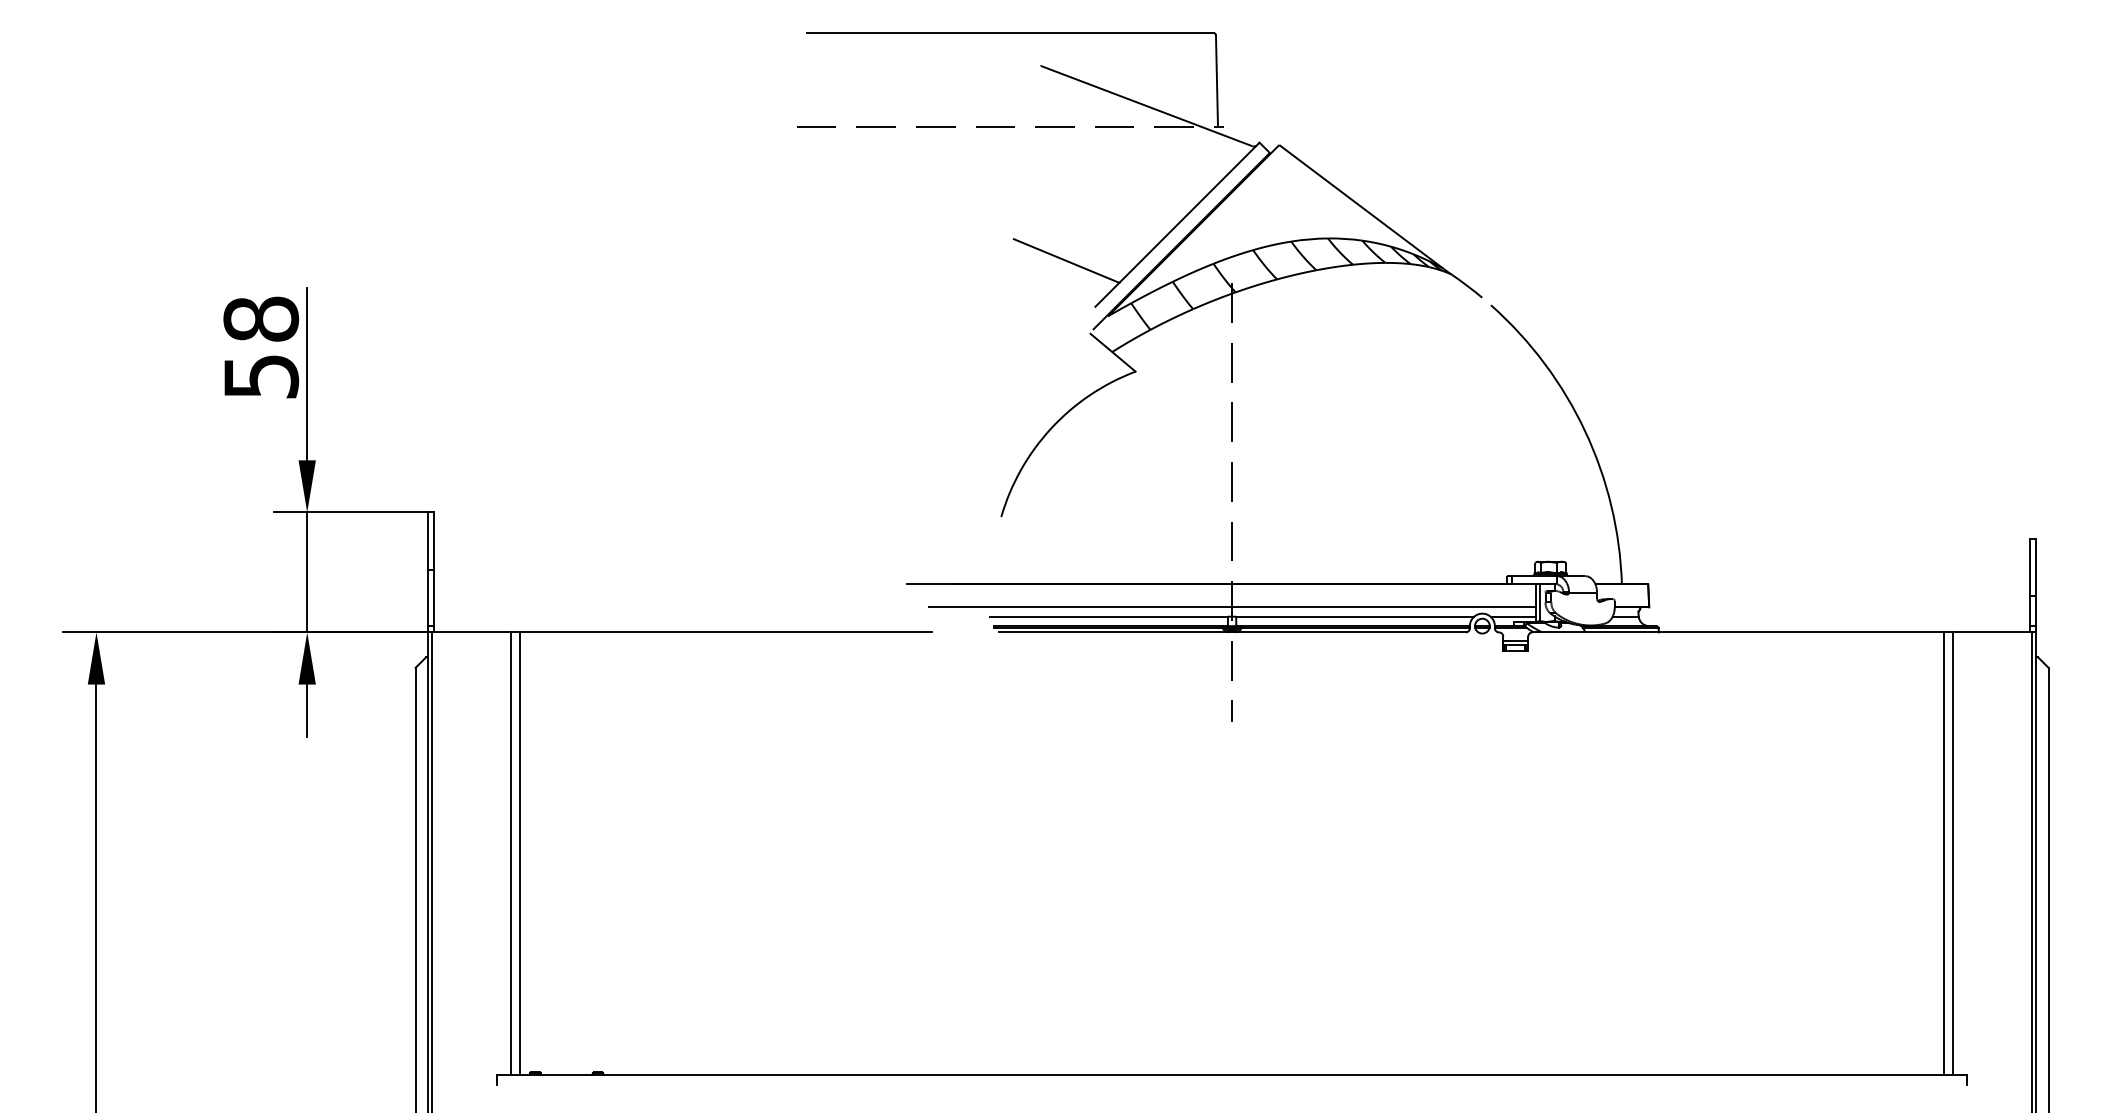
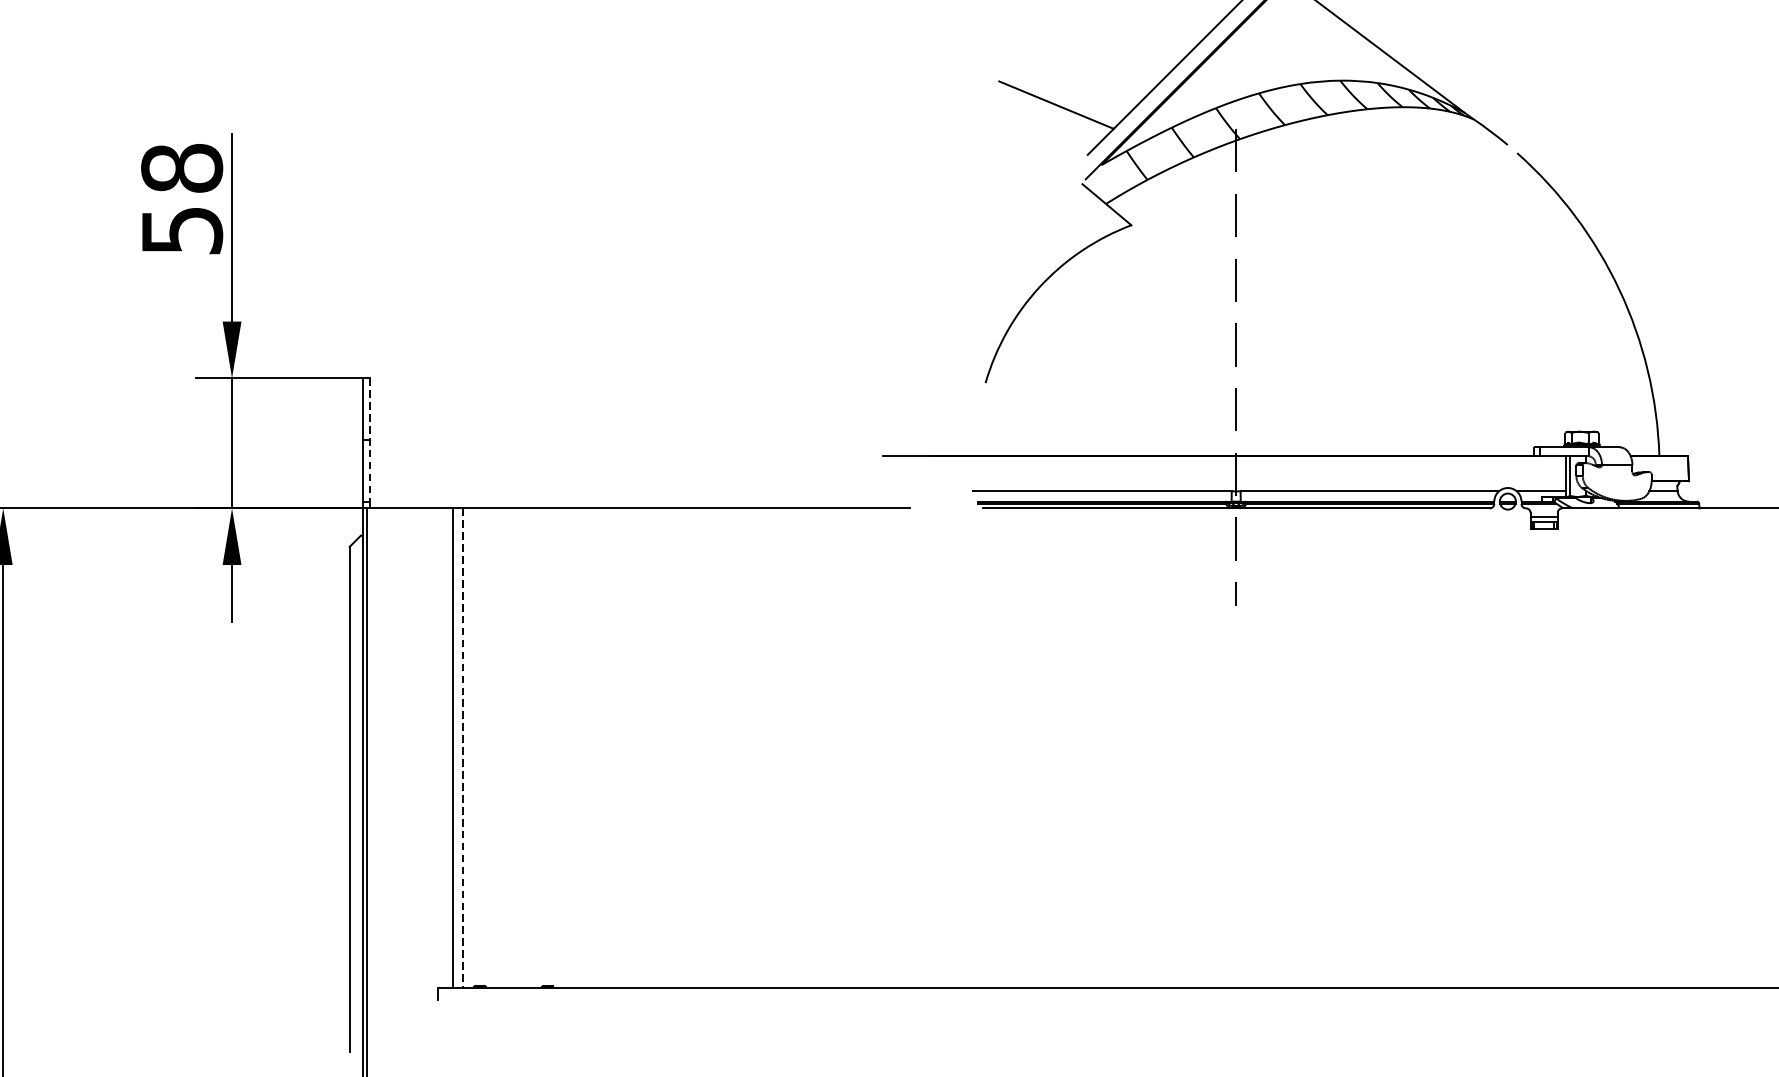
line: (434, 569) -> (370, 440), solid -> dashed
line: (1231, 607) -> (1235, 481), removed
line: (519, 853) -> (462, 748), solid -> dashed

